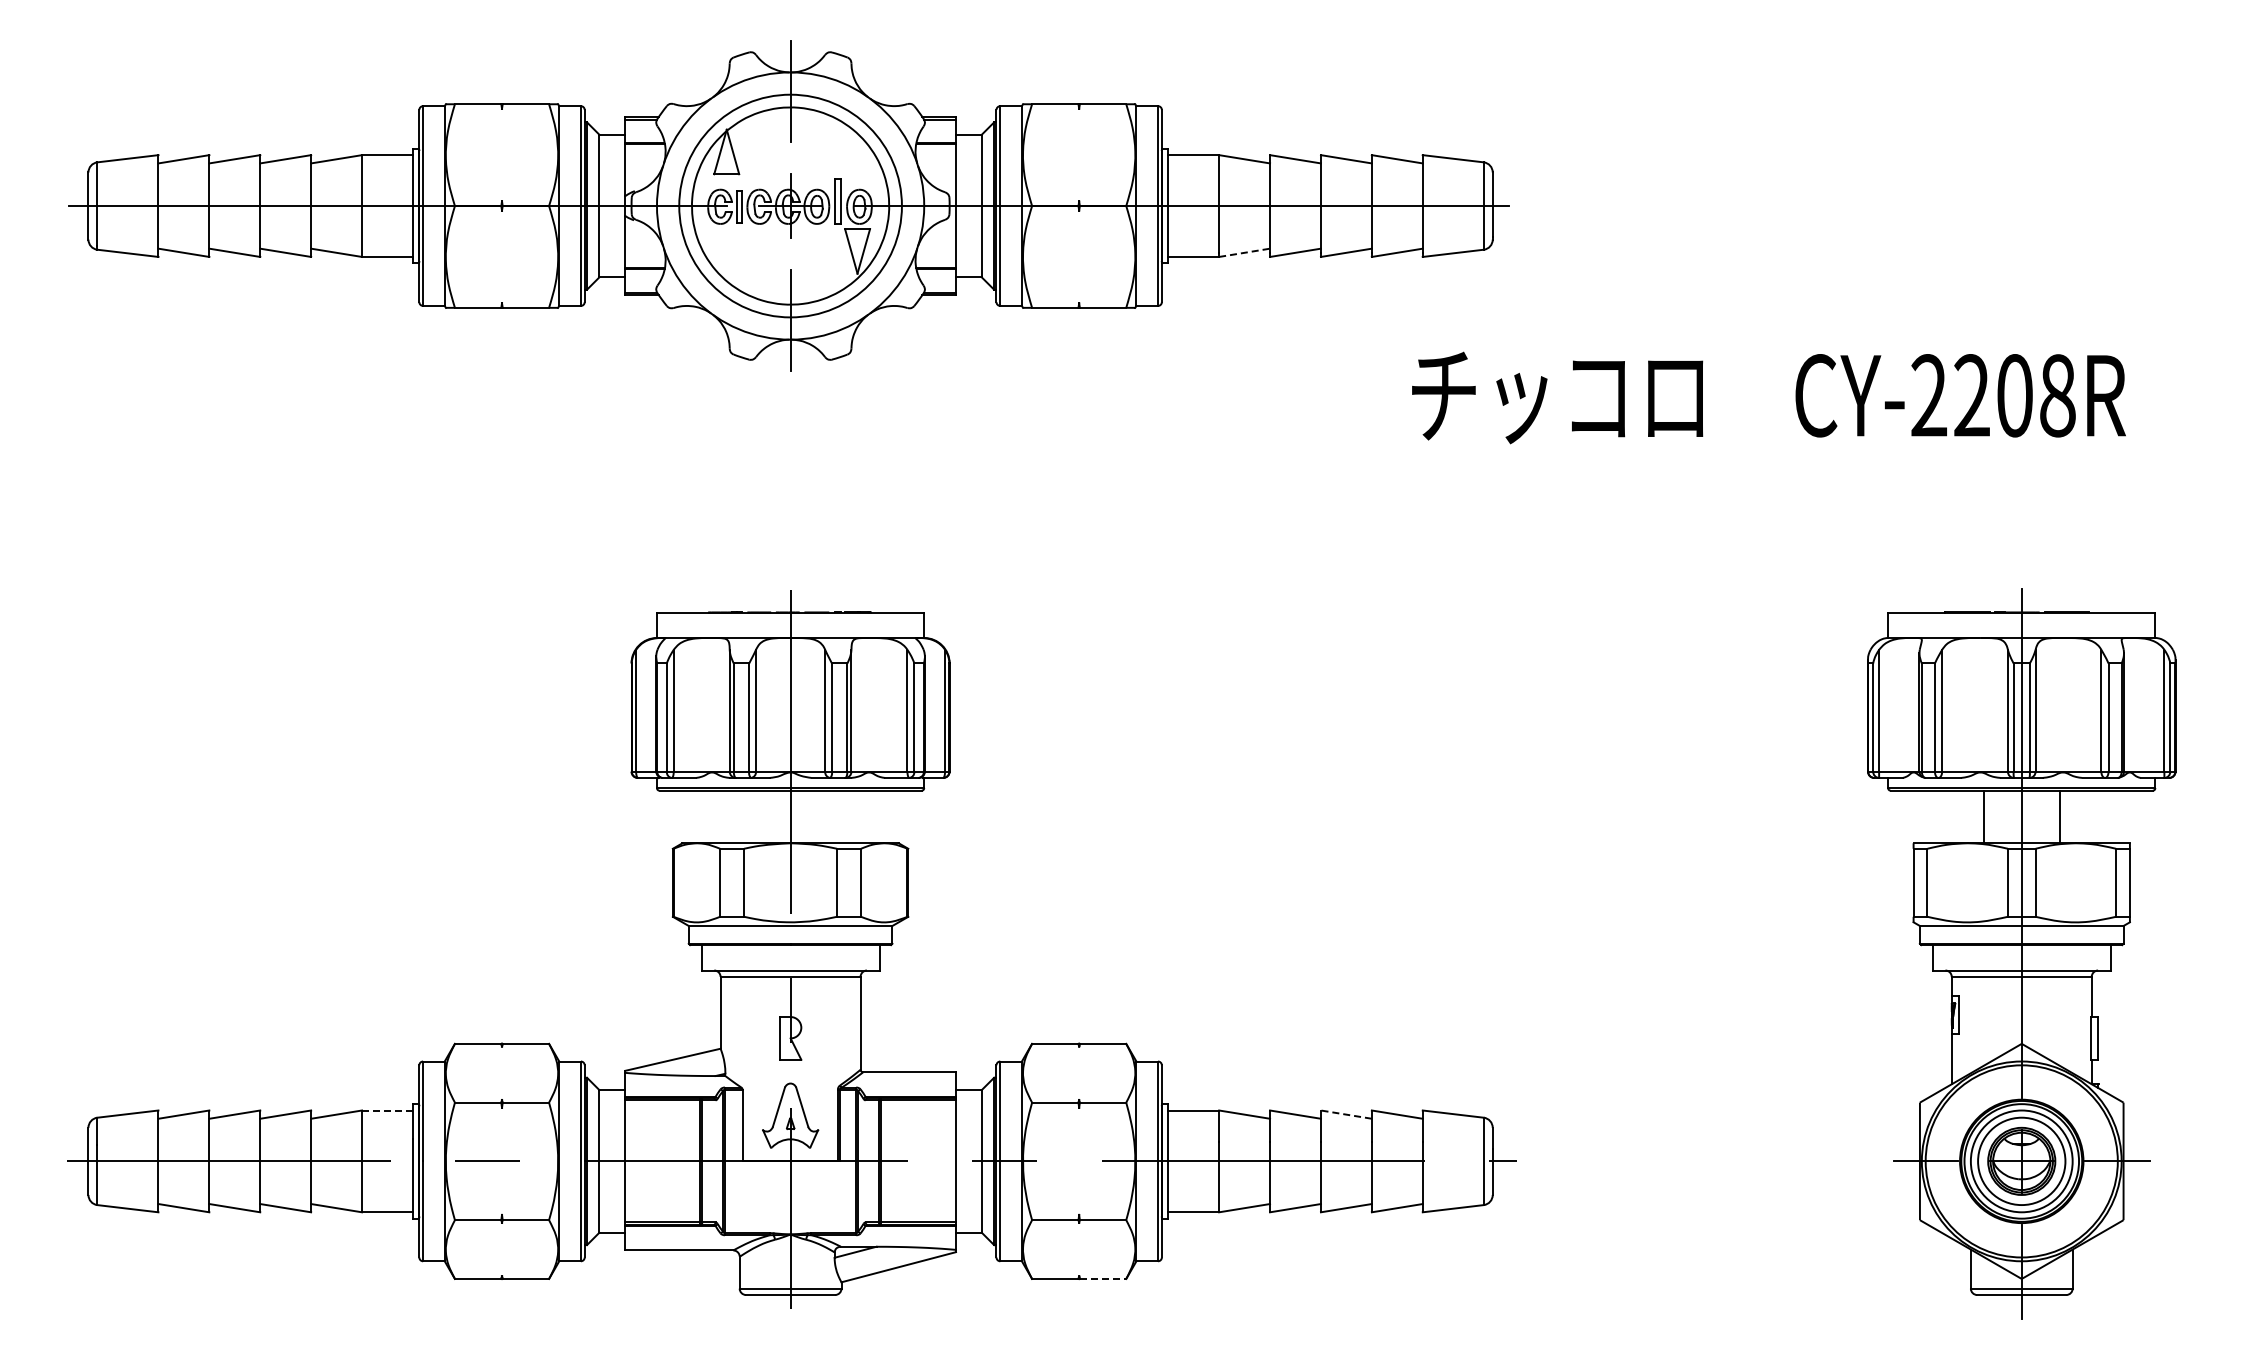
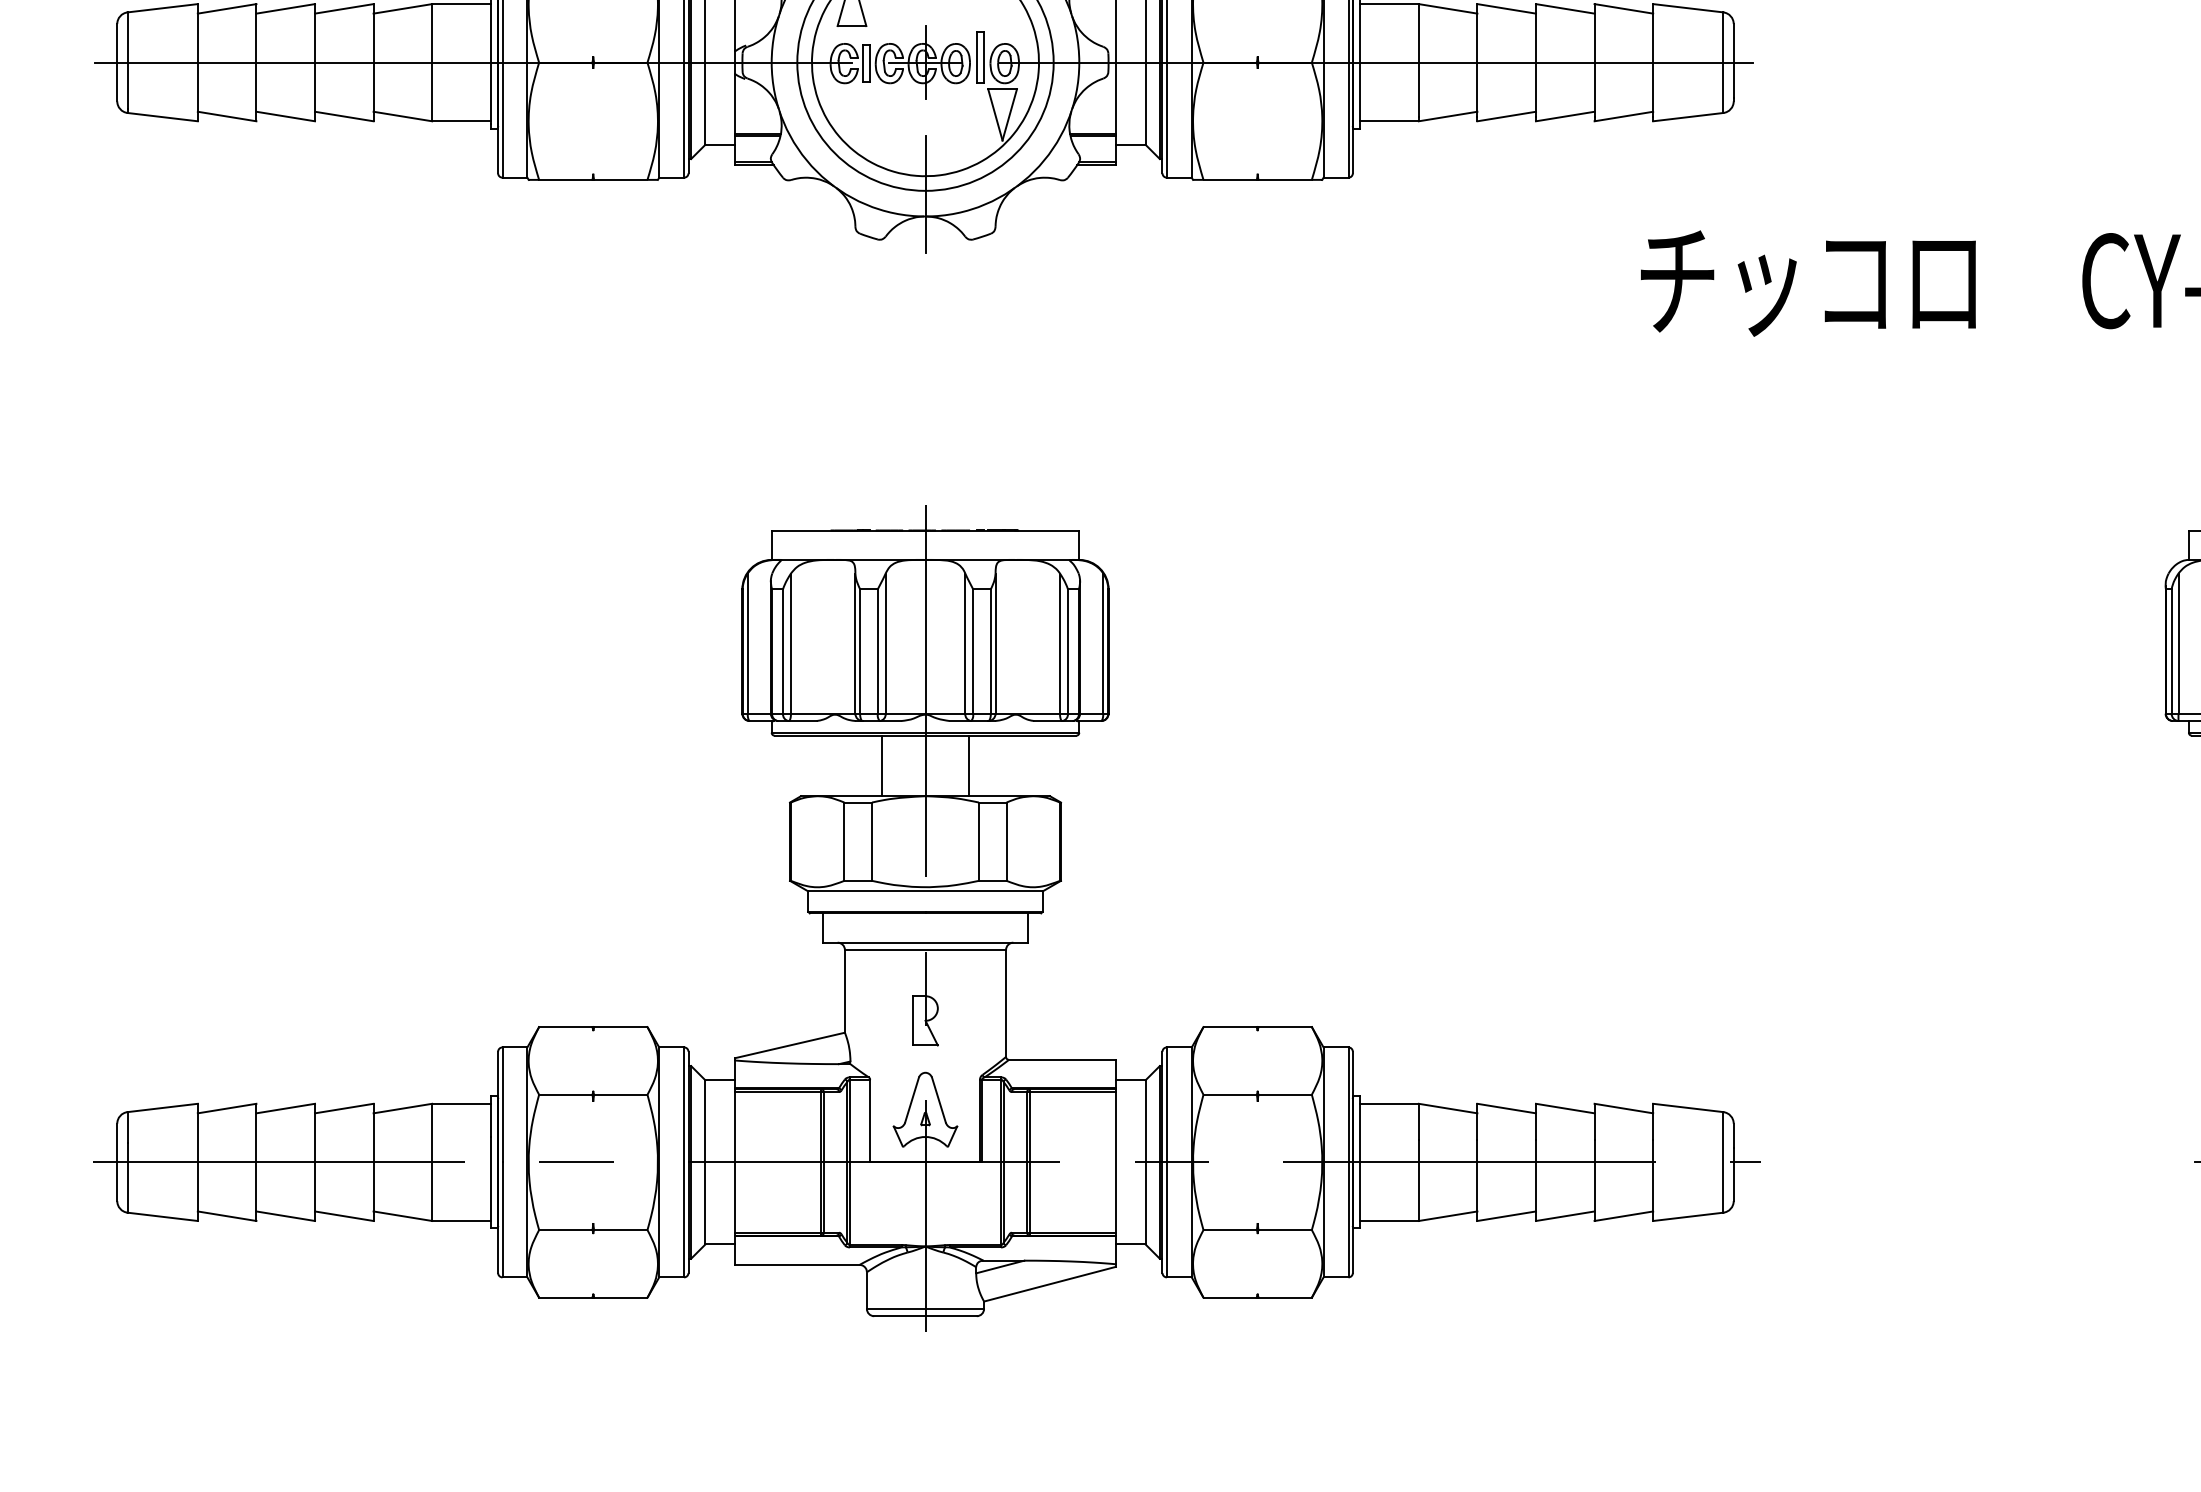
line: (1244, 252) -> (1447, 116), dashed -> solid
line: (752, 816) -> (881, 765), added
line: (828, 816) -> (969, 765), added
line: (387, 1110) -> (461, 1103), dashed -> solid
line: (1346, 1114) -> (1565, 1108), dashed -> solid
line: (1103, 1278) -> (1285, 1297), dashed -> solid

